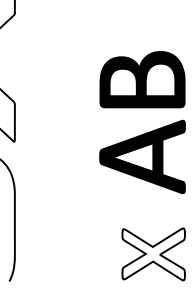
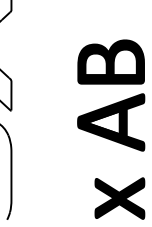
fill: (153, 254) -> (119, 198), added

